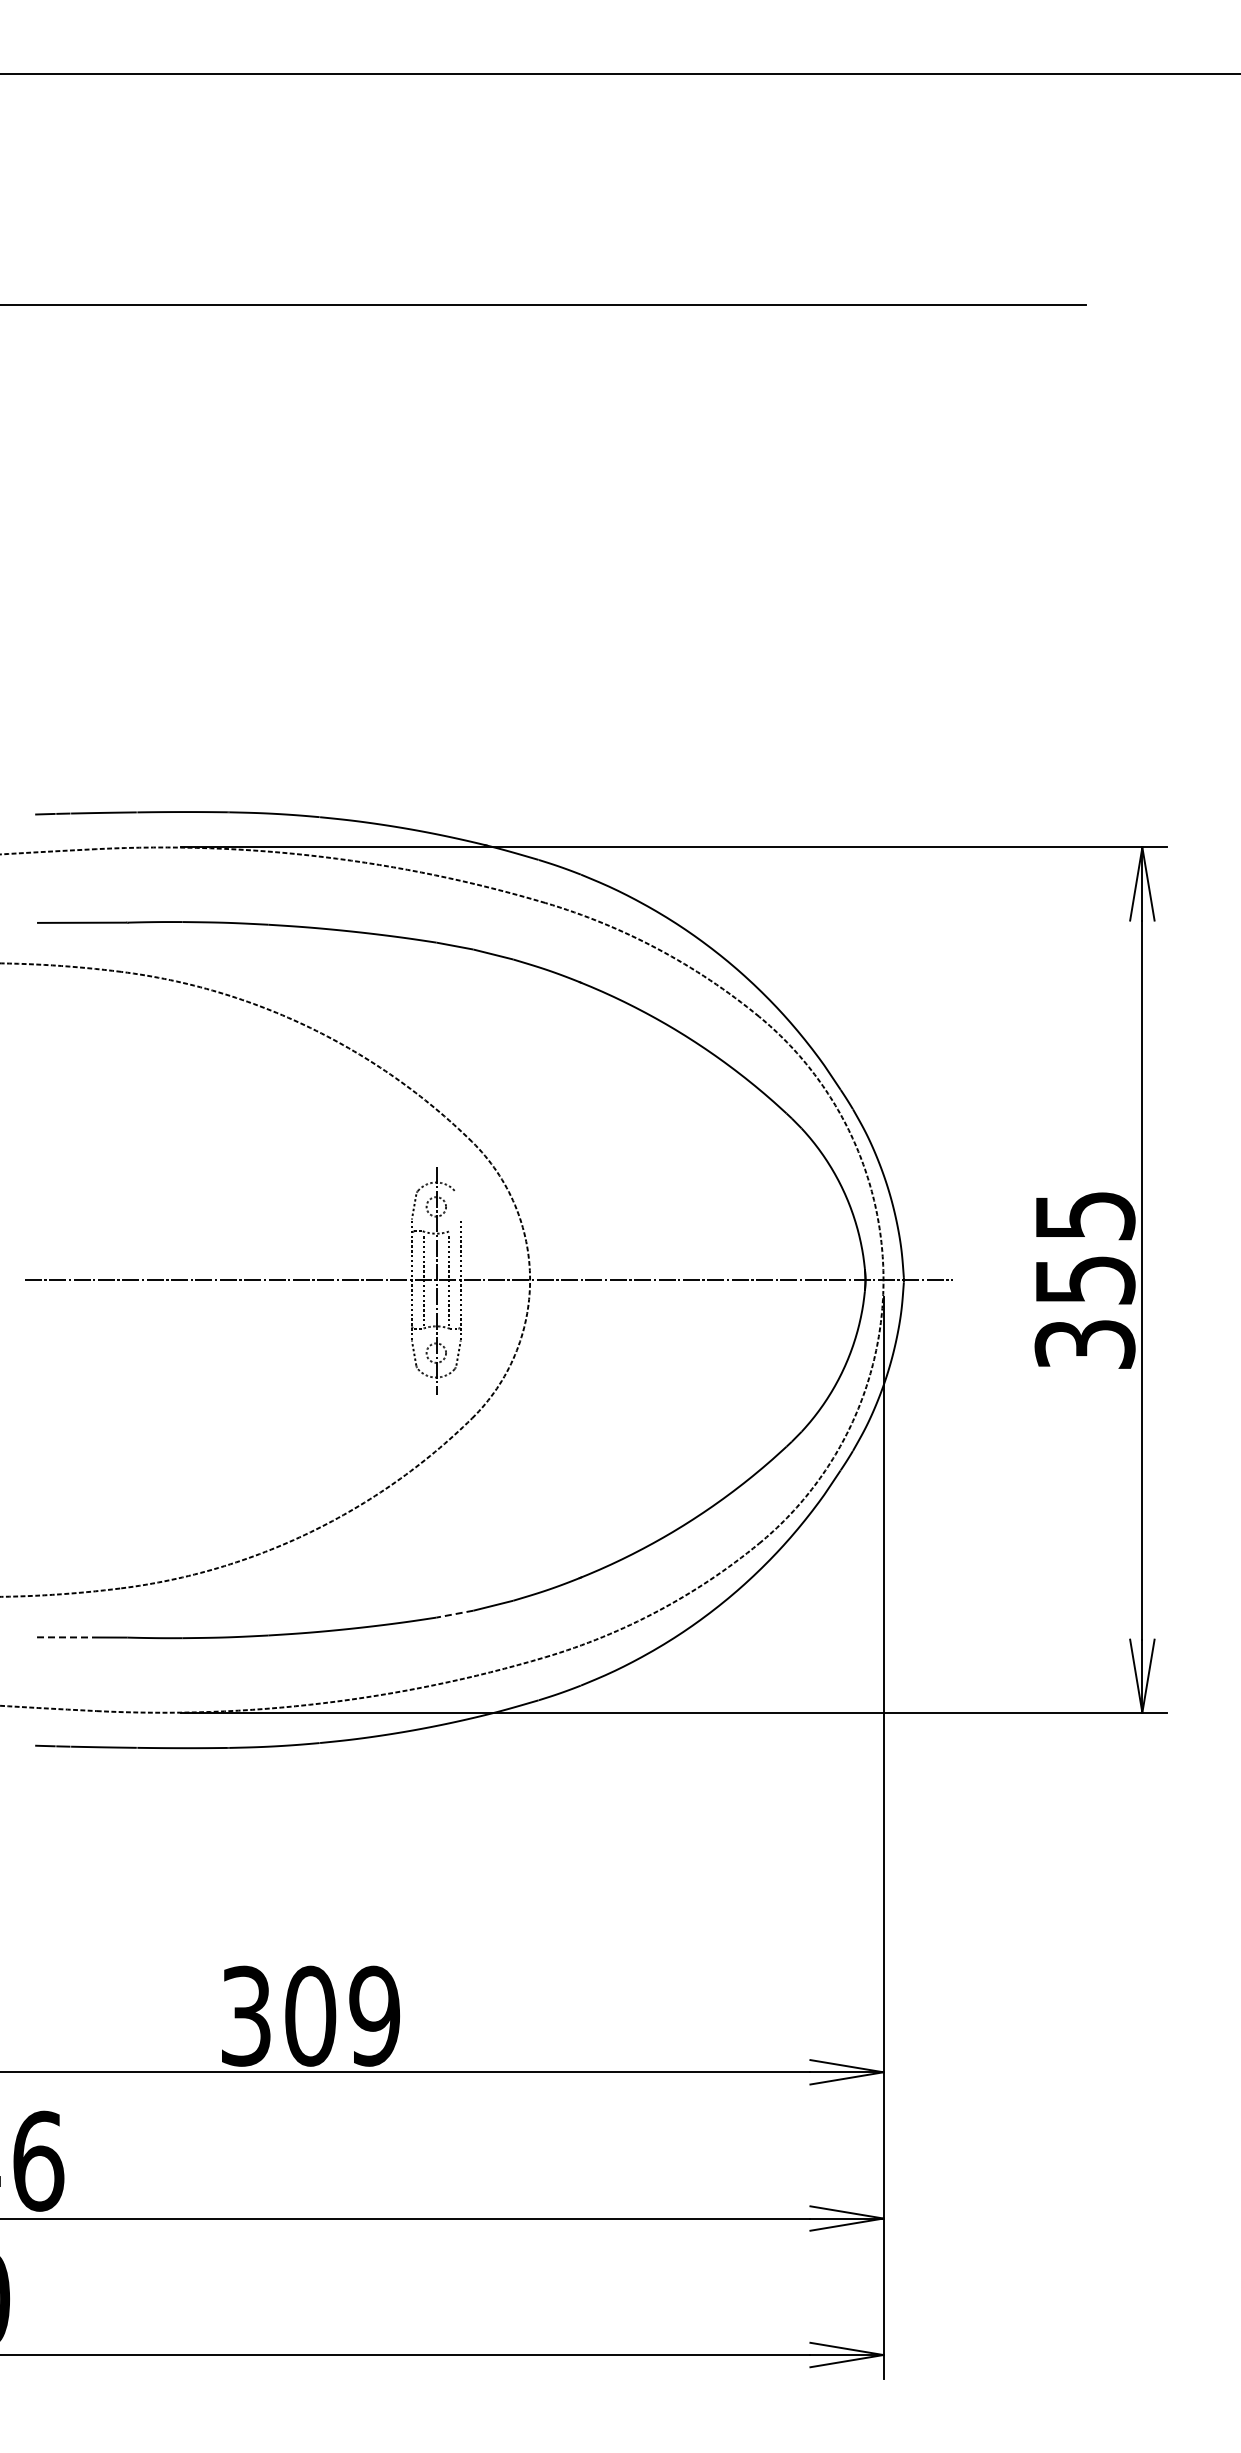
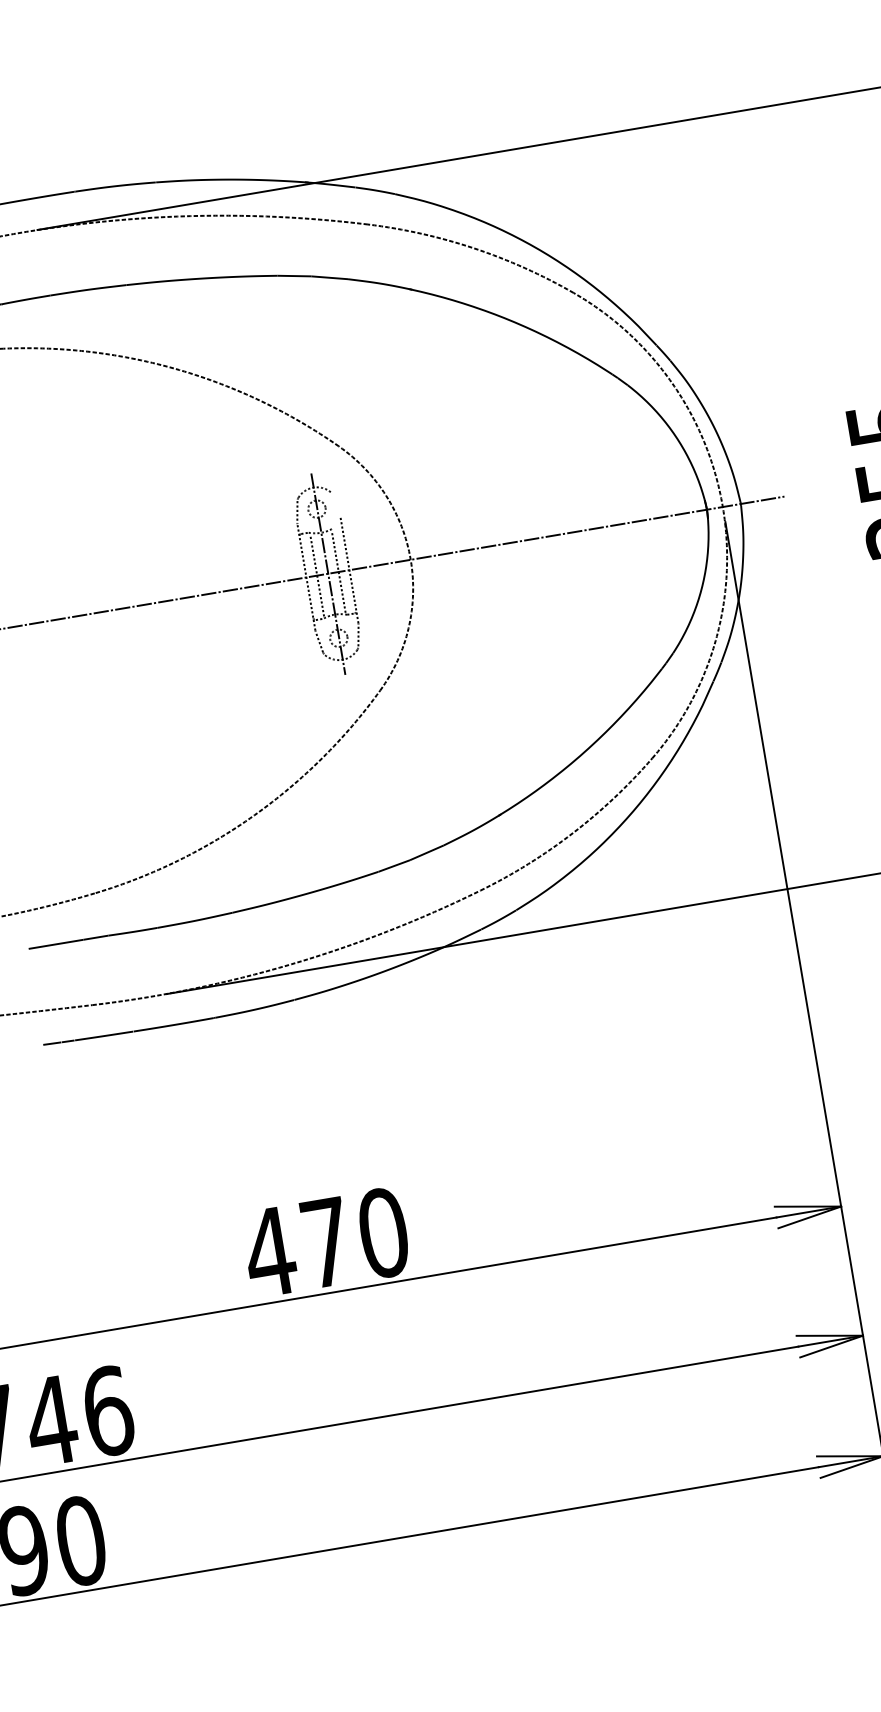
line: (454, 1614) -> (393, 866), dashed -> solid
line: (68, 1637) -> (56, 944), dashed -> solid
text: (309, 2015) -> (325, 1242), 309 -> 470

